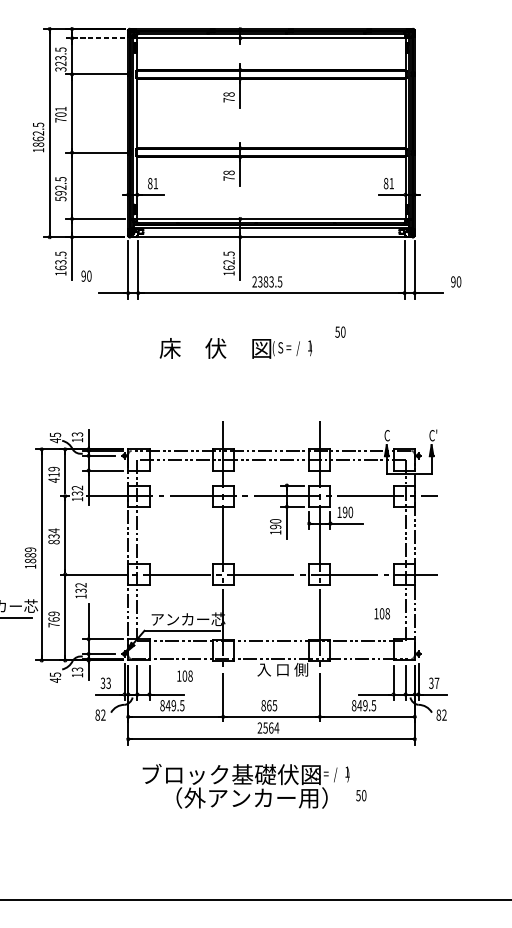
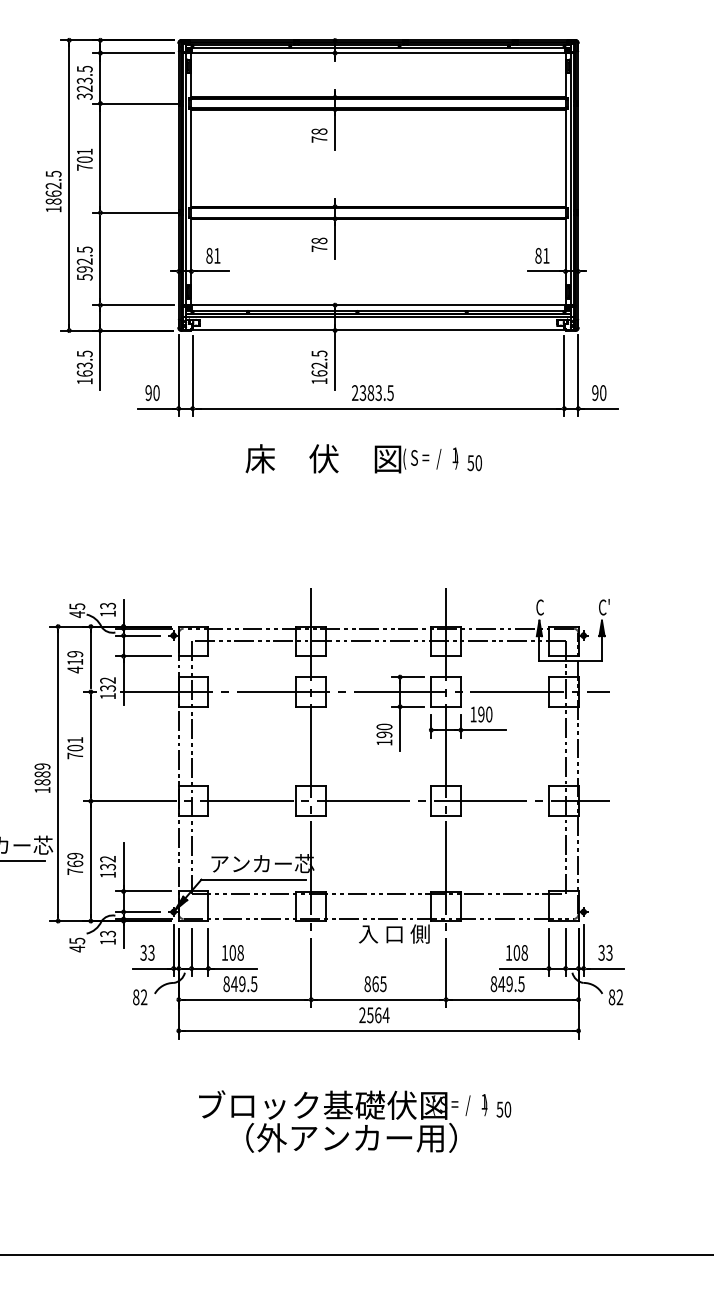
line: (95, 38) -> (133, 53), dashed -> solid
text: (86, 275) -> (152, 392), moved
text: (456, 281) -> (599, 392), moved
text: (235, 348) -> (351, 458), moved
text: (54, 536) -> (75, 747), 834 -> 701
text: (80, 590) -> (107, 866), moved
text: (381, 613) -> (516, 952), moved
text: (184, 675) -> (232, 952), moved
text: (437, 683) -> (609, 952), 37 -> 33
text: (246, 786) -> (343, 1121), moved

